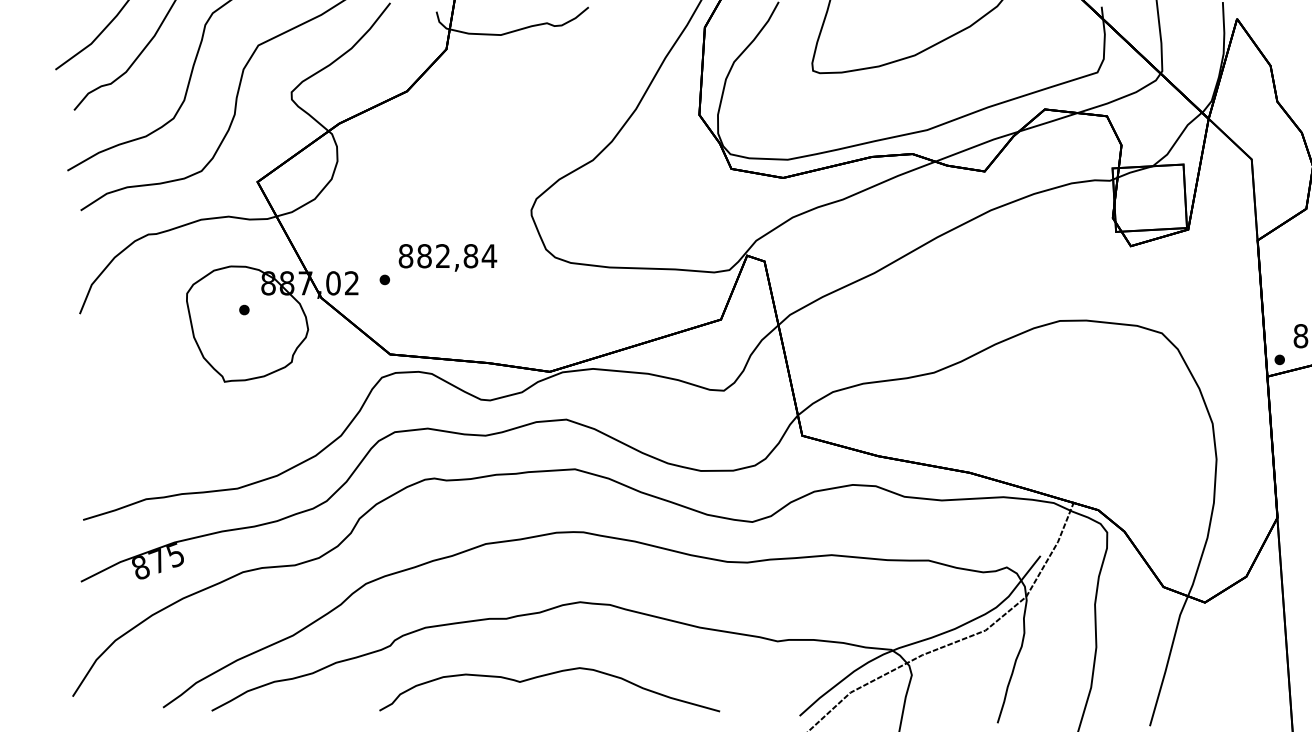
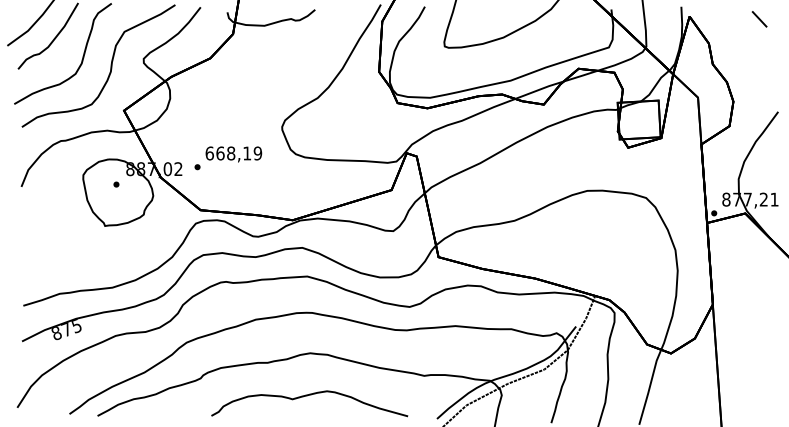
text: (447, 256) -> (233, 153), 882,84 -> 668,19
curve: (545, 677) -> (307, 396), moved

